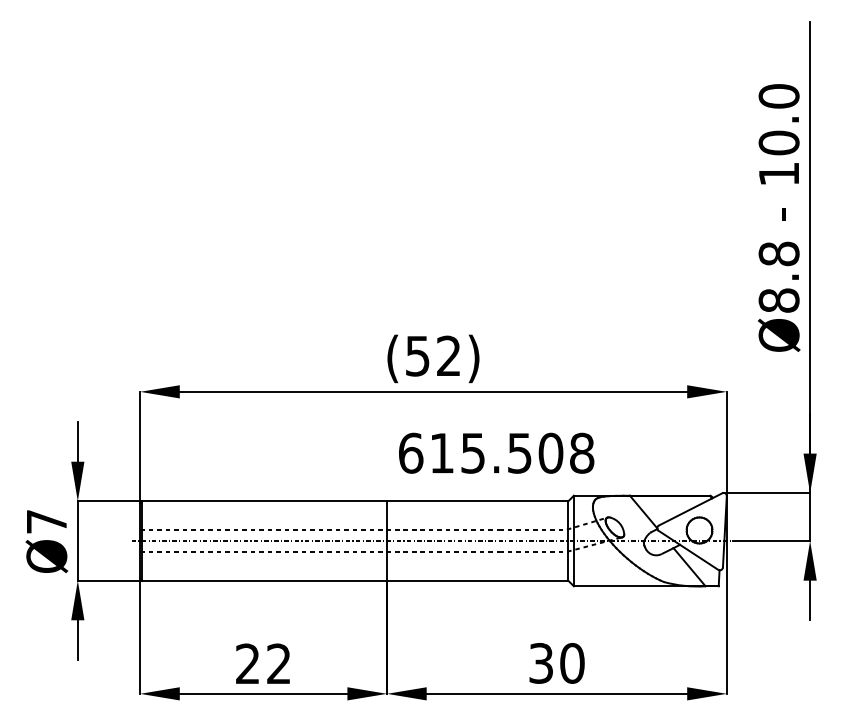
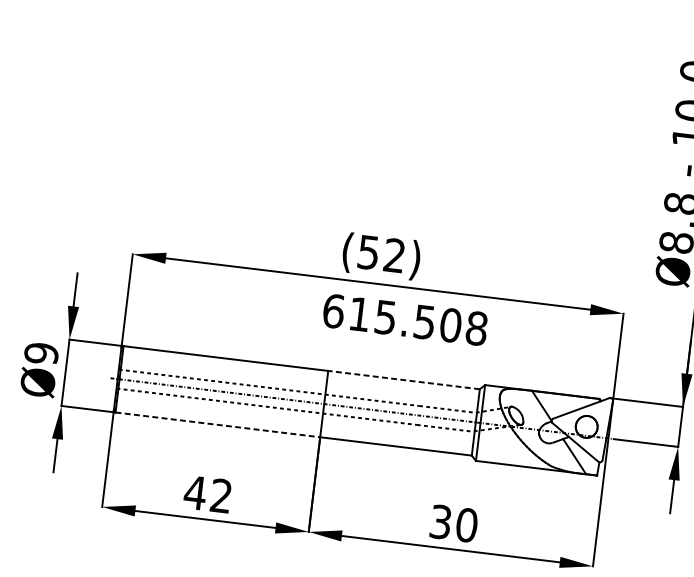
text: (496, 452) -> (405, 319), moved
line: (477, 501) -> (403, 380), solid -> dashed
text: (46, 521) -> (41, 353), Ø7 -> Ø9
line: (265, 580) -> (218, 424), solid -> dashed
text: (247, 663) -> (195, 492), 22 -> 42

